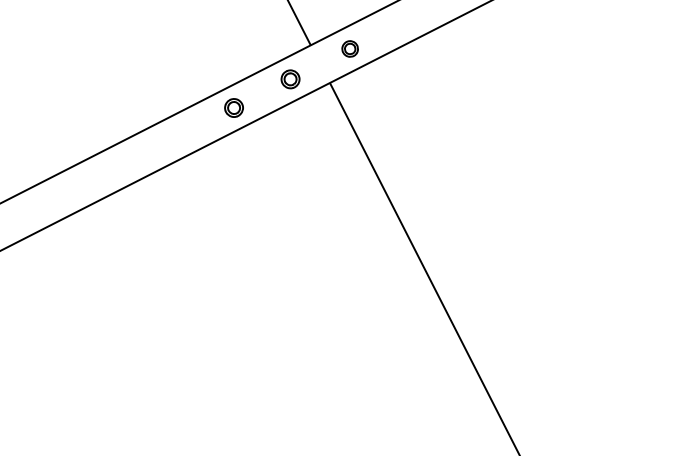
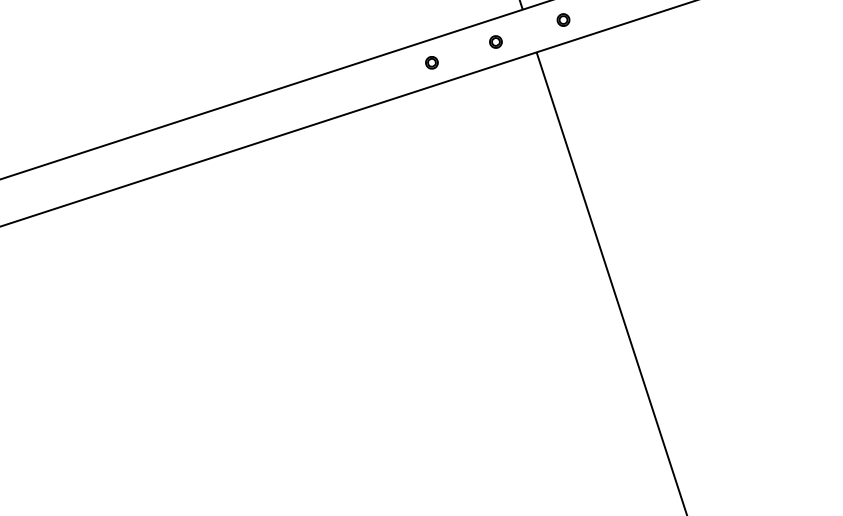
part: (350, 48) -> (563, 19), size x0.71
part: (290, 78) -> (495, 41), size x0.62
part: (233, 107) -> (431, 62), size x0.62

